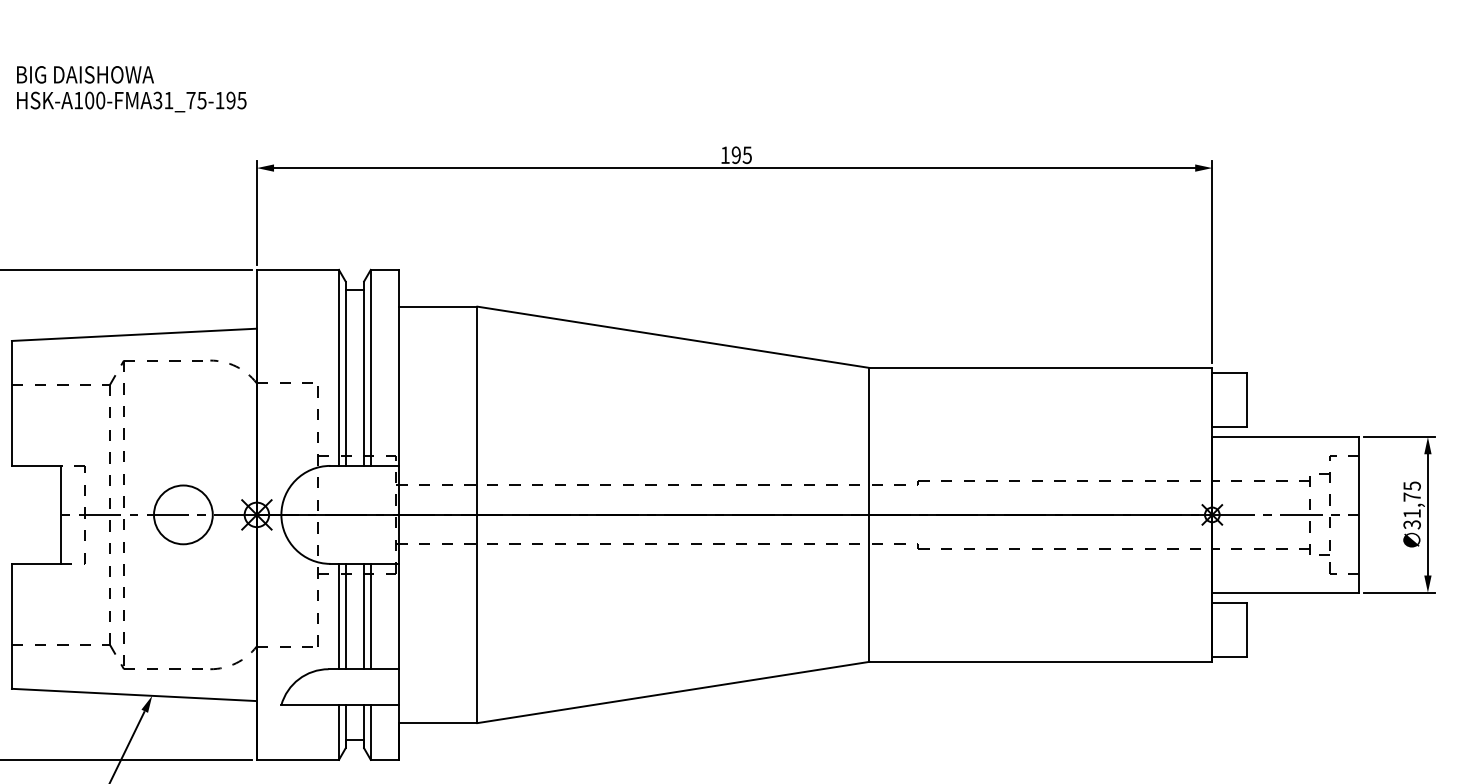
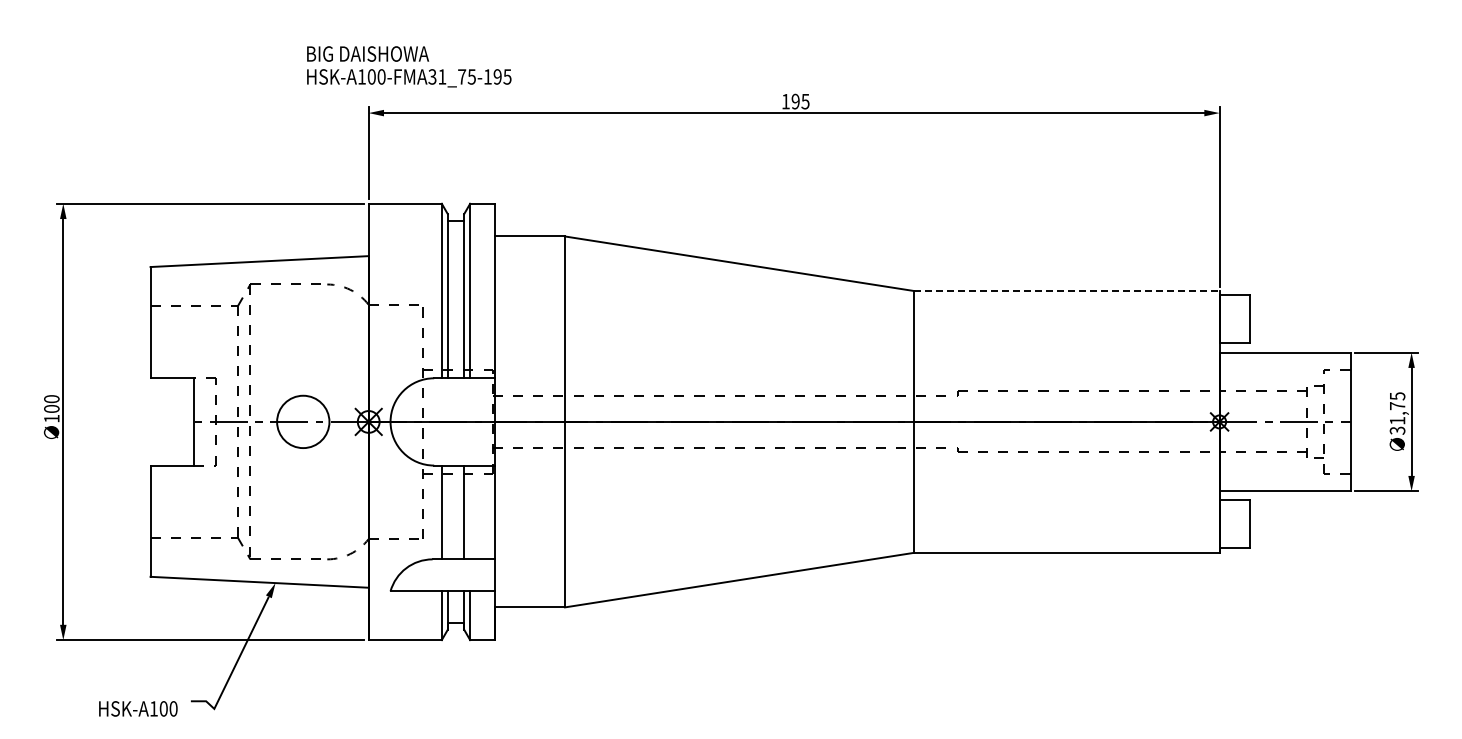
text: (131, 88) -> (409, 66), moved
line: (1040, 368) -> (1066, 291), solid -> dashed
line: (345, 616) -> (447, 512), removed
line: (371, 616) -> (470, 512), removed

